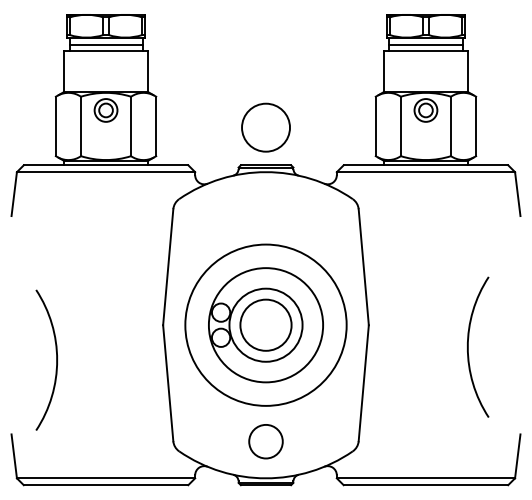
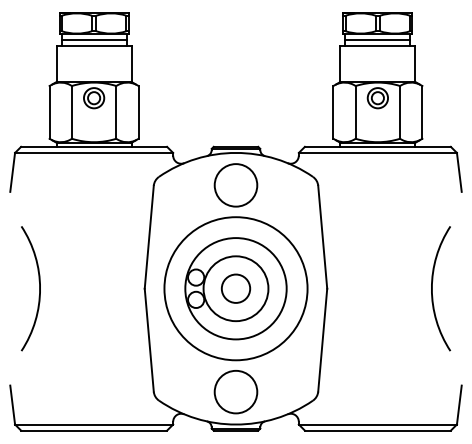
circle: (265, 127) -> (235, 185), moved
circle: (266, 325) -> (236, 288), size x0.62
arc: (468, 346) -> (432, 288), moved
arc: (56, 359) -> (39, 288), moved
circle: (265, 441) -> (235, 391), size x1.43

